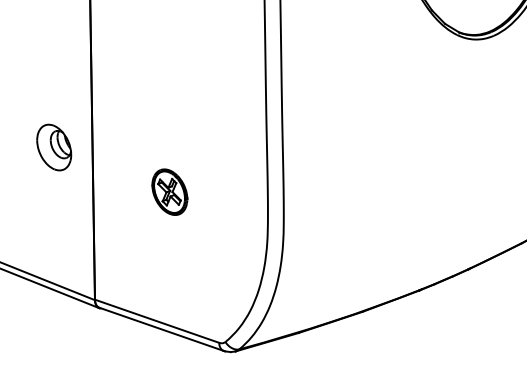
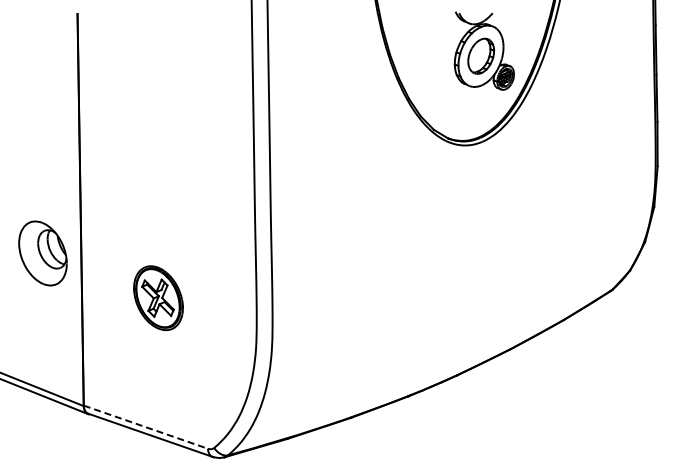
part: (53, 147) -> (42, 253), size x1.4
part: (169, 191) -> (158, 297), size x1.4
line: (156, 321) -> (145, 427), solid -> dashed

